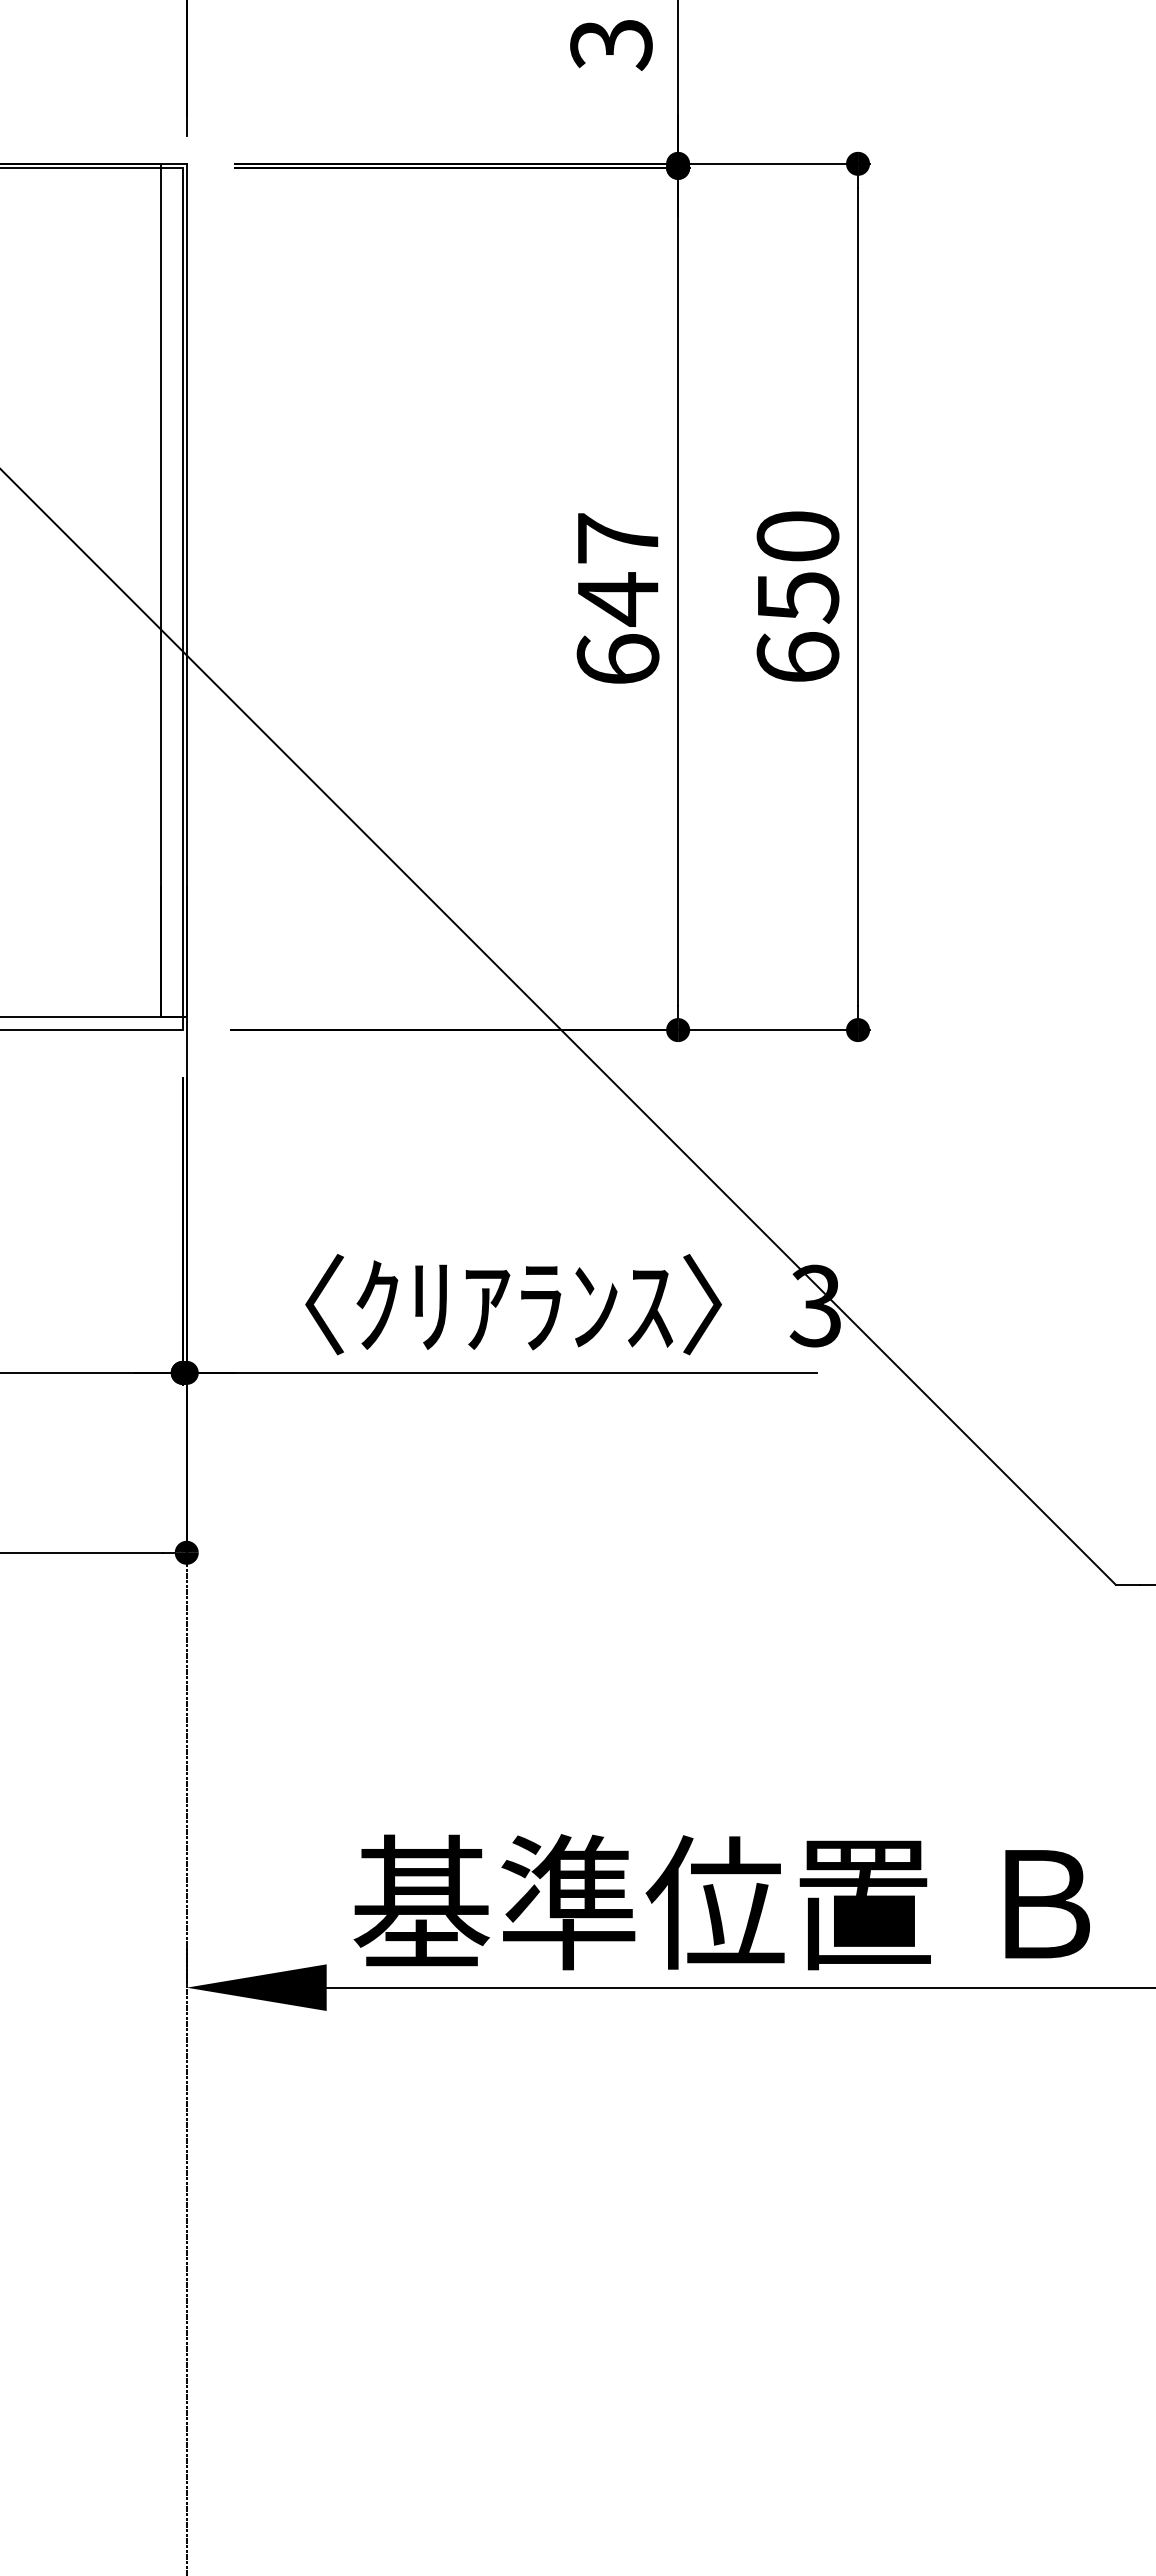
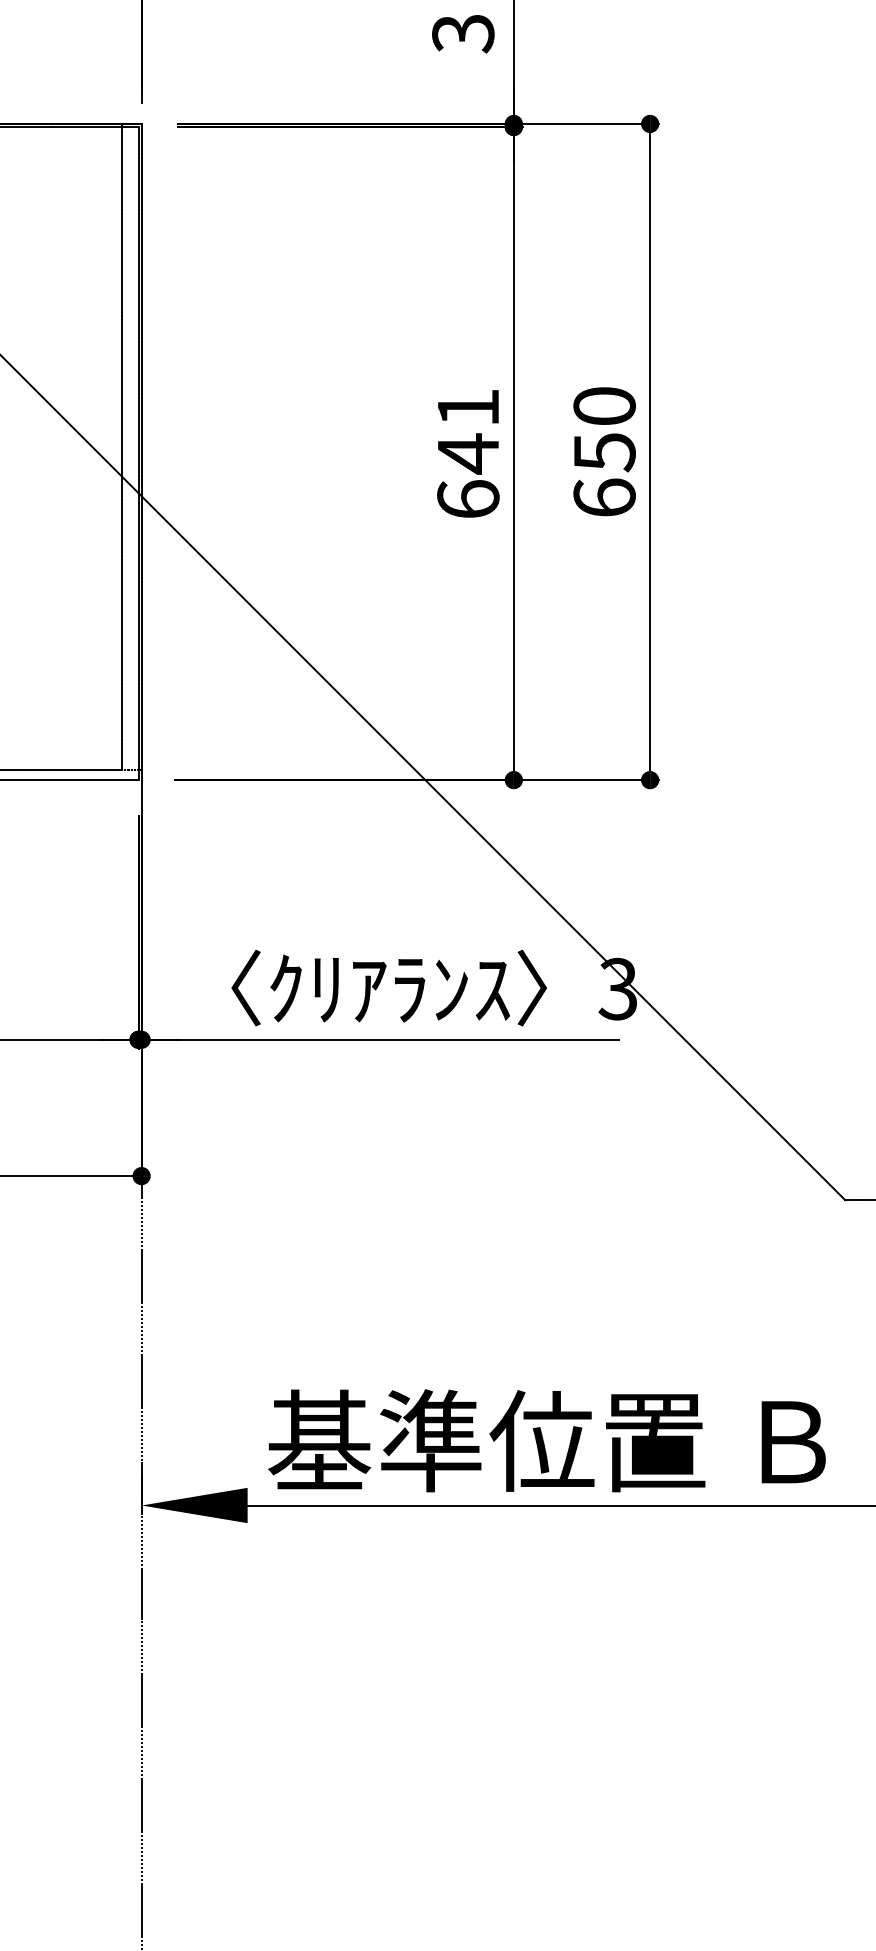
text: (618, 538) -> (468, 407), 647 -> 641

